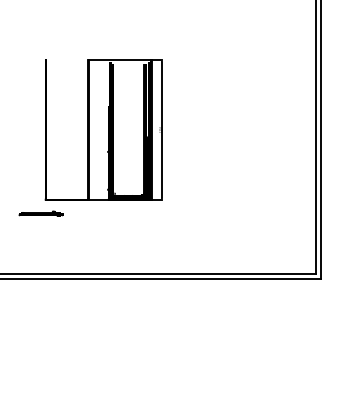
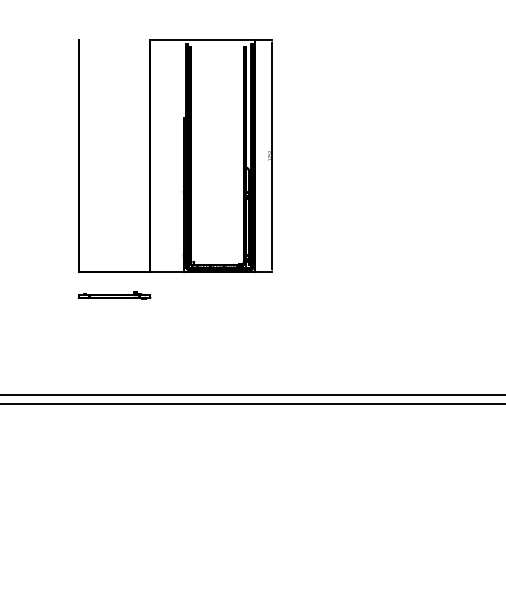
part: (40, 213) -> (113, 294), moved

